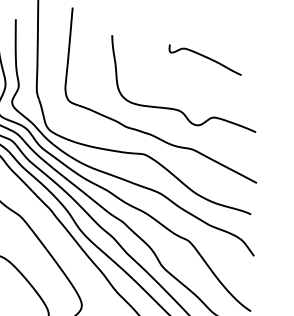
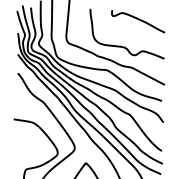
part: (205, 59) -> (138, 21), size x1.43

